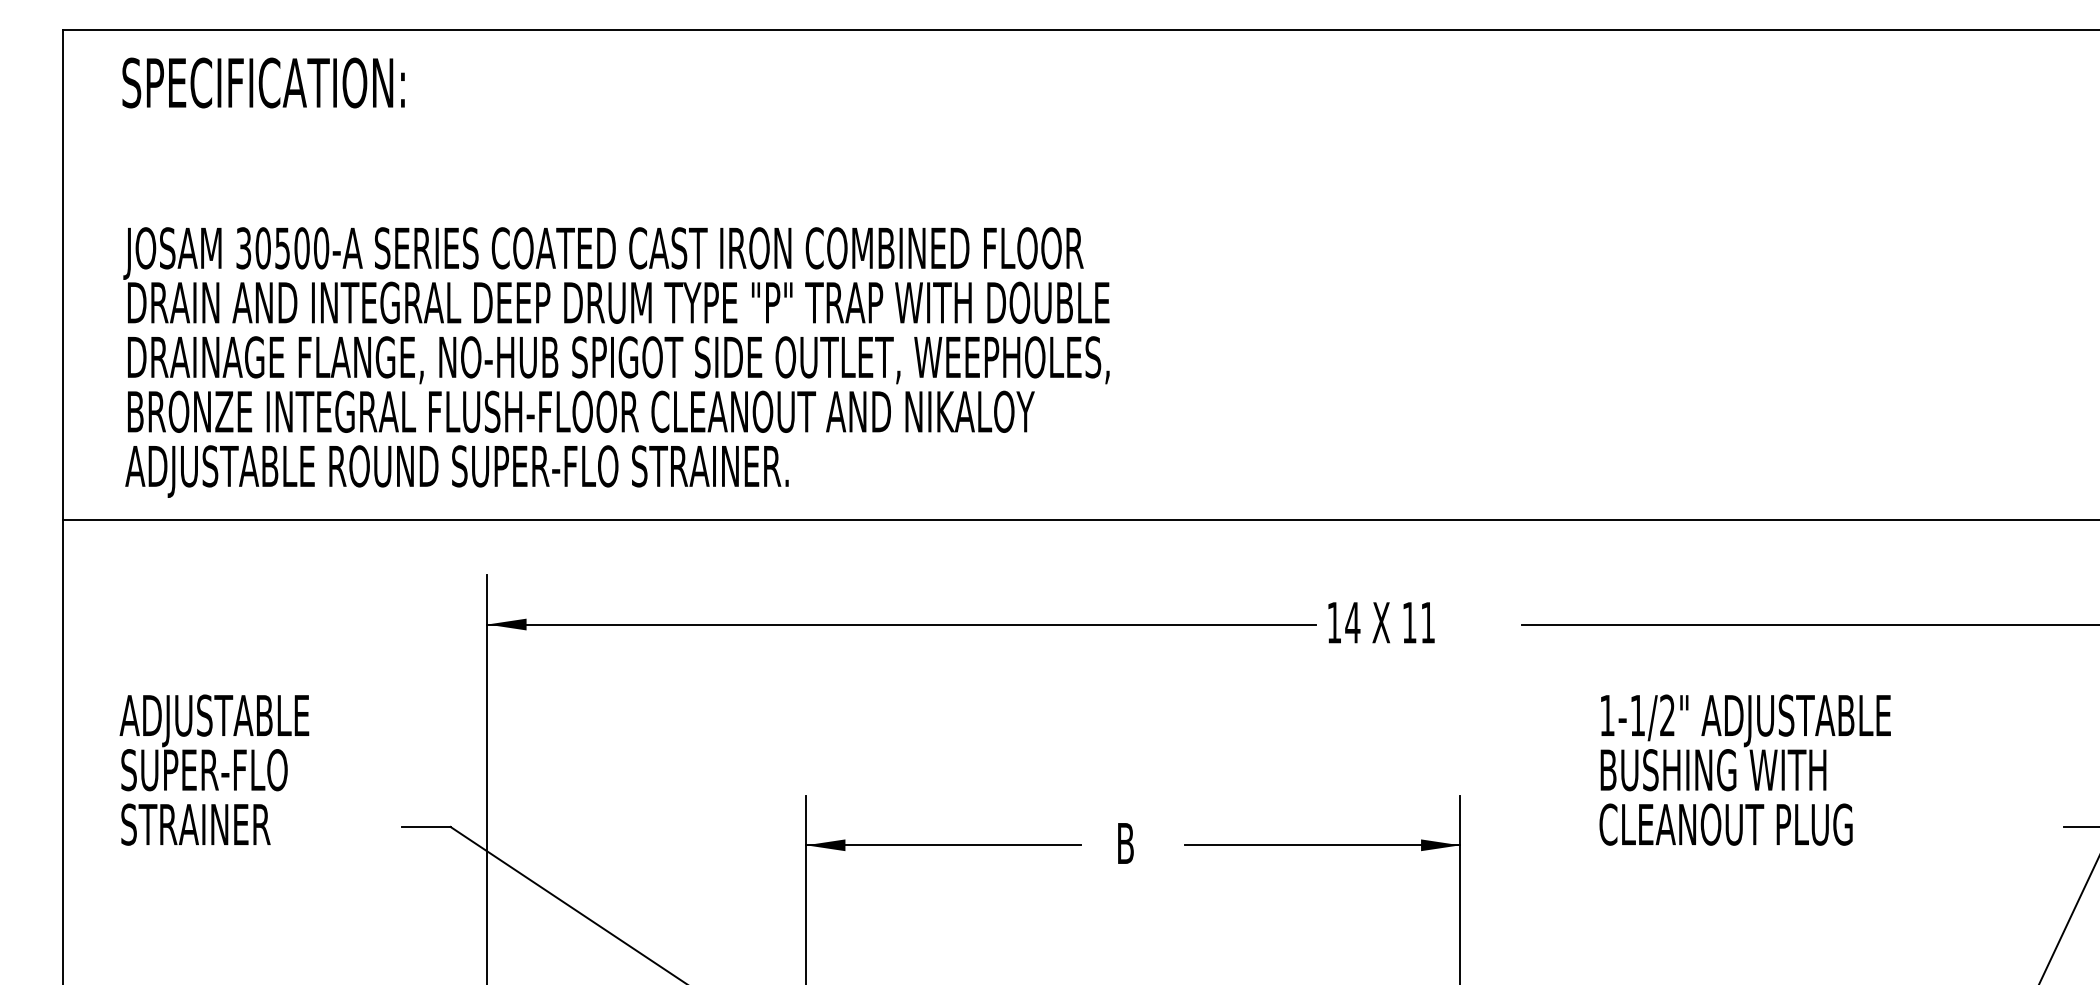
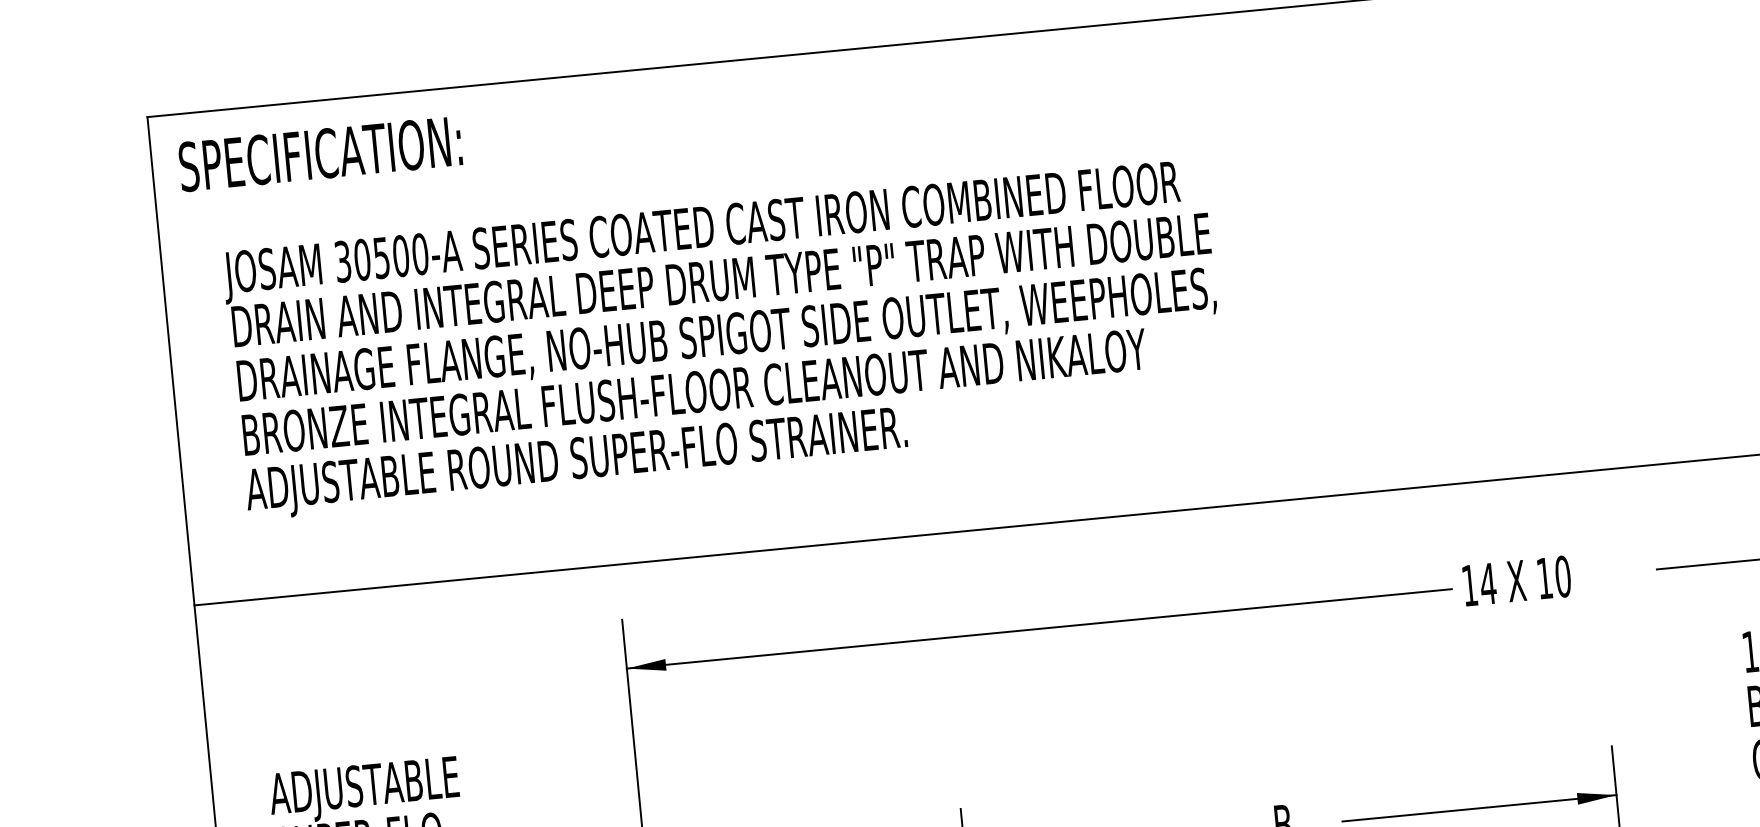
text: (263, 82) -> (320, 153), moved
text: (616, 362) -> (724, 339), moved
text: (1427, 622) -> (1562, 576), 11 -> 10

